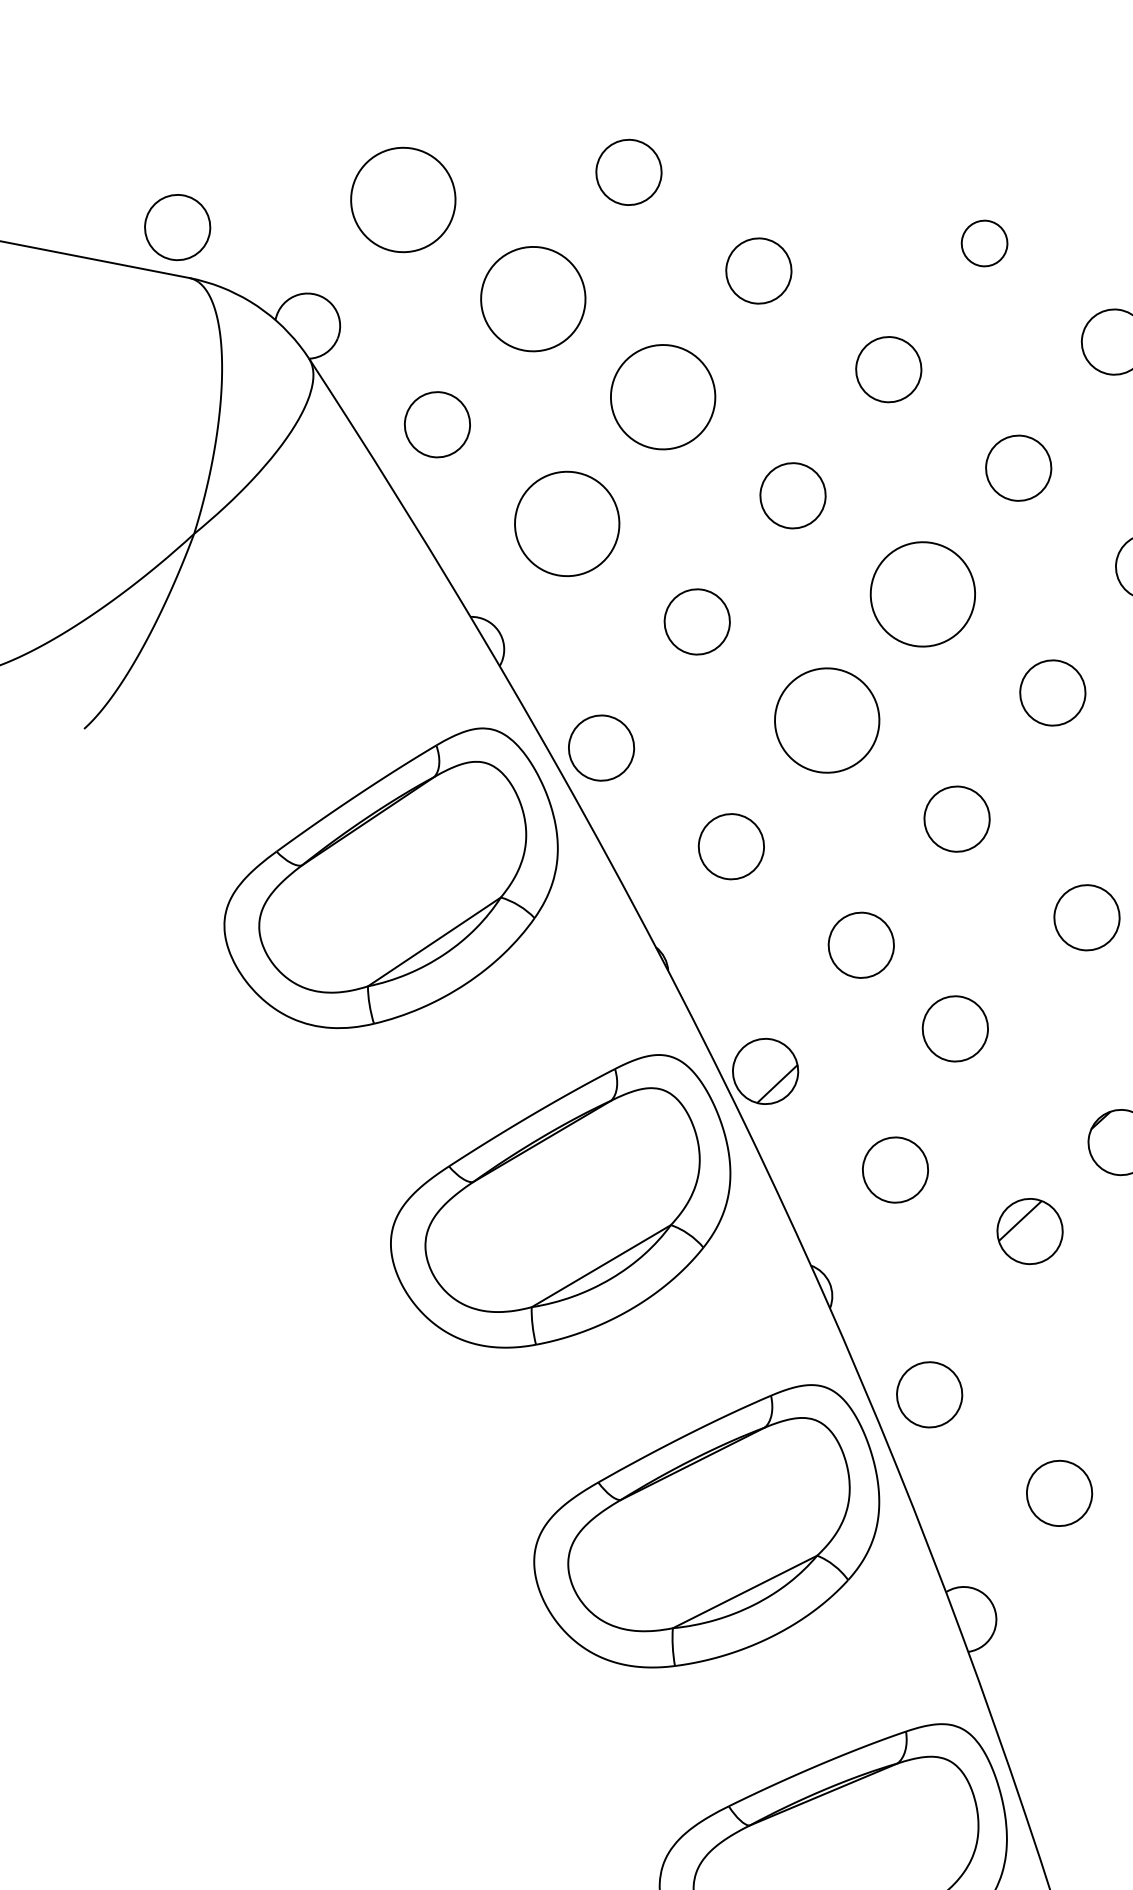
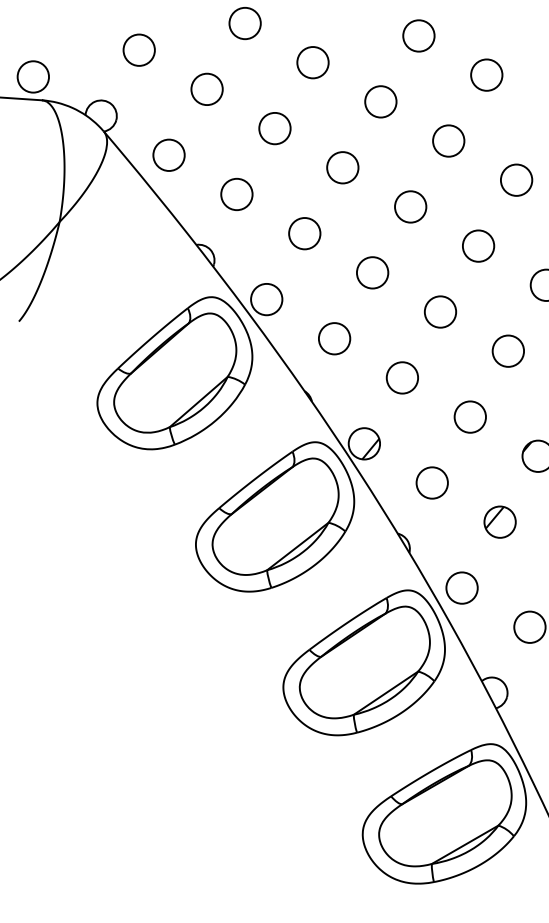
circle: (401, 198) -> (138, 49), size x0.62
circle: (983, 242) -> (418, 35), size x1.43
circle: (532, 296) -> (206, 88), size x0.62
circle: (662, 396) -> (274, 128), size x0.62
circle: (566, 521) -> (236, 193), size x0.62
circle: (922, 593) -> (410, 206), size x0.62
circle: (826, 719) -> (372, 272), size x0.62
circle: (953, 1027) -> (469, 416), moved
part: (1028, 1229) -> (499, 521), moved

